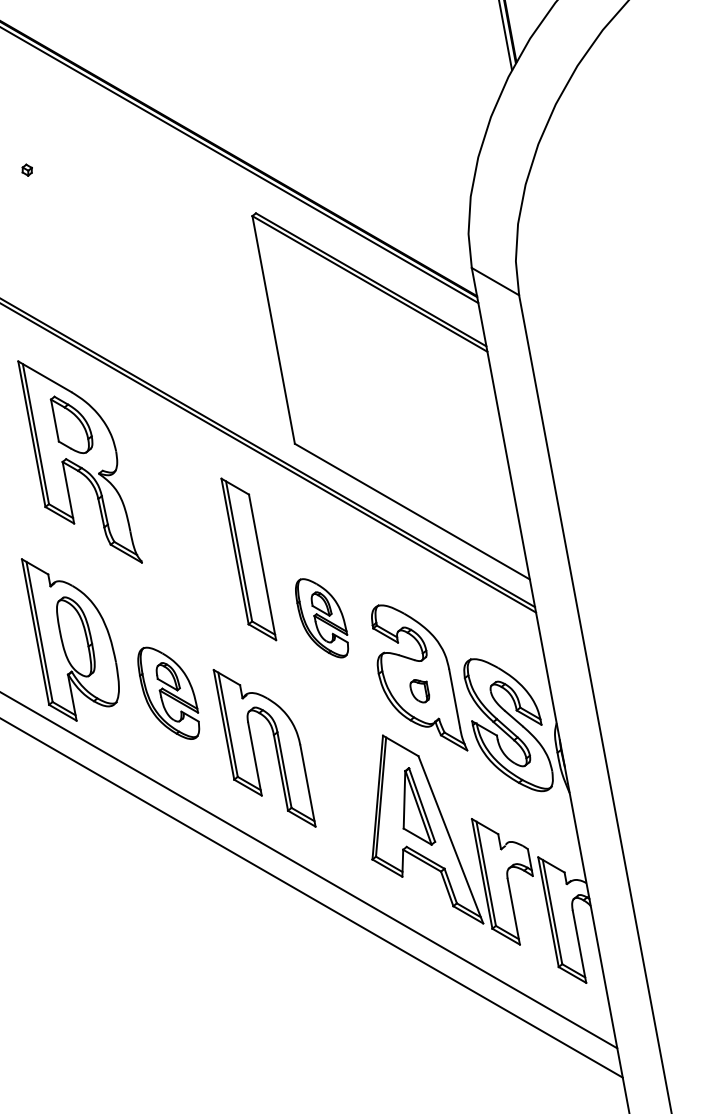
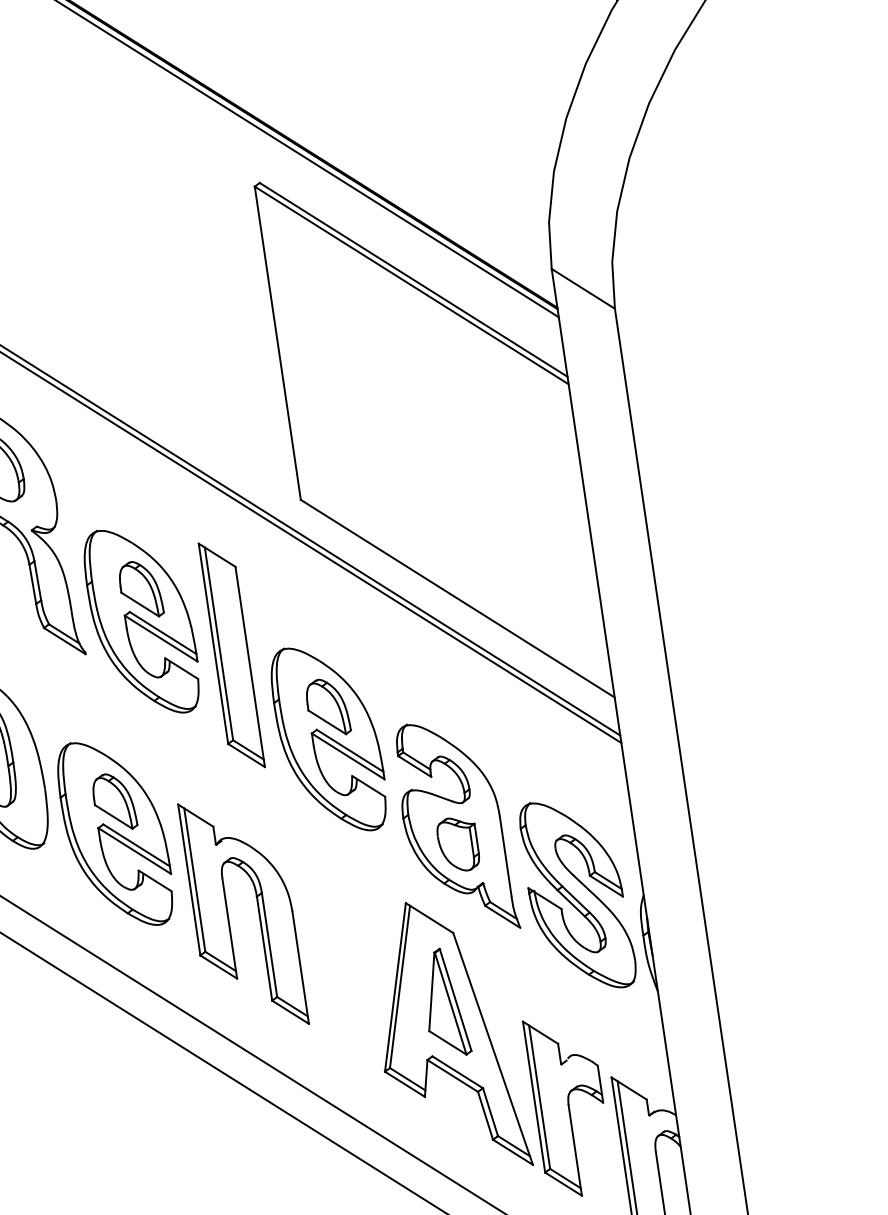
part: (181, 537) -> (141, 621), added
part: (321, 618) -> (328, 739), size x1.67
part: (419, 690) -> (458, 843), size x1.67
part: (168, 693) -> (115, 834), size x1.43

